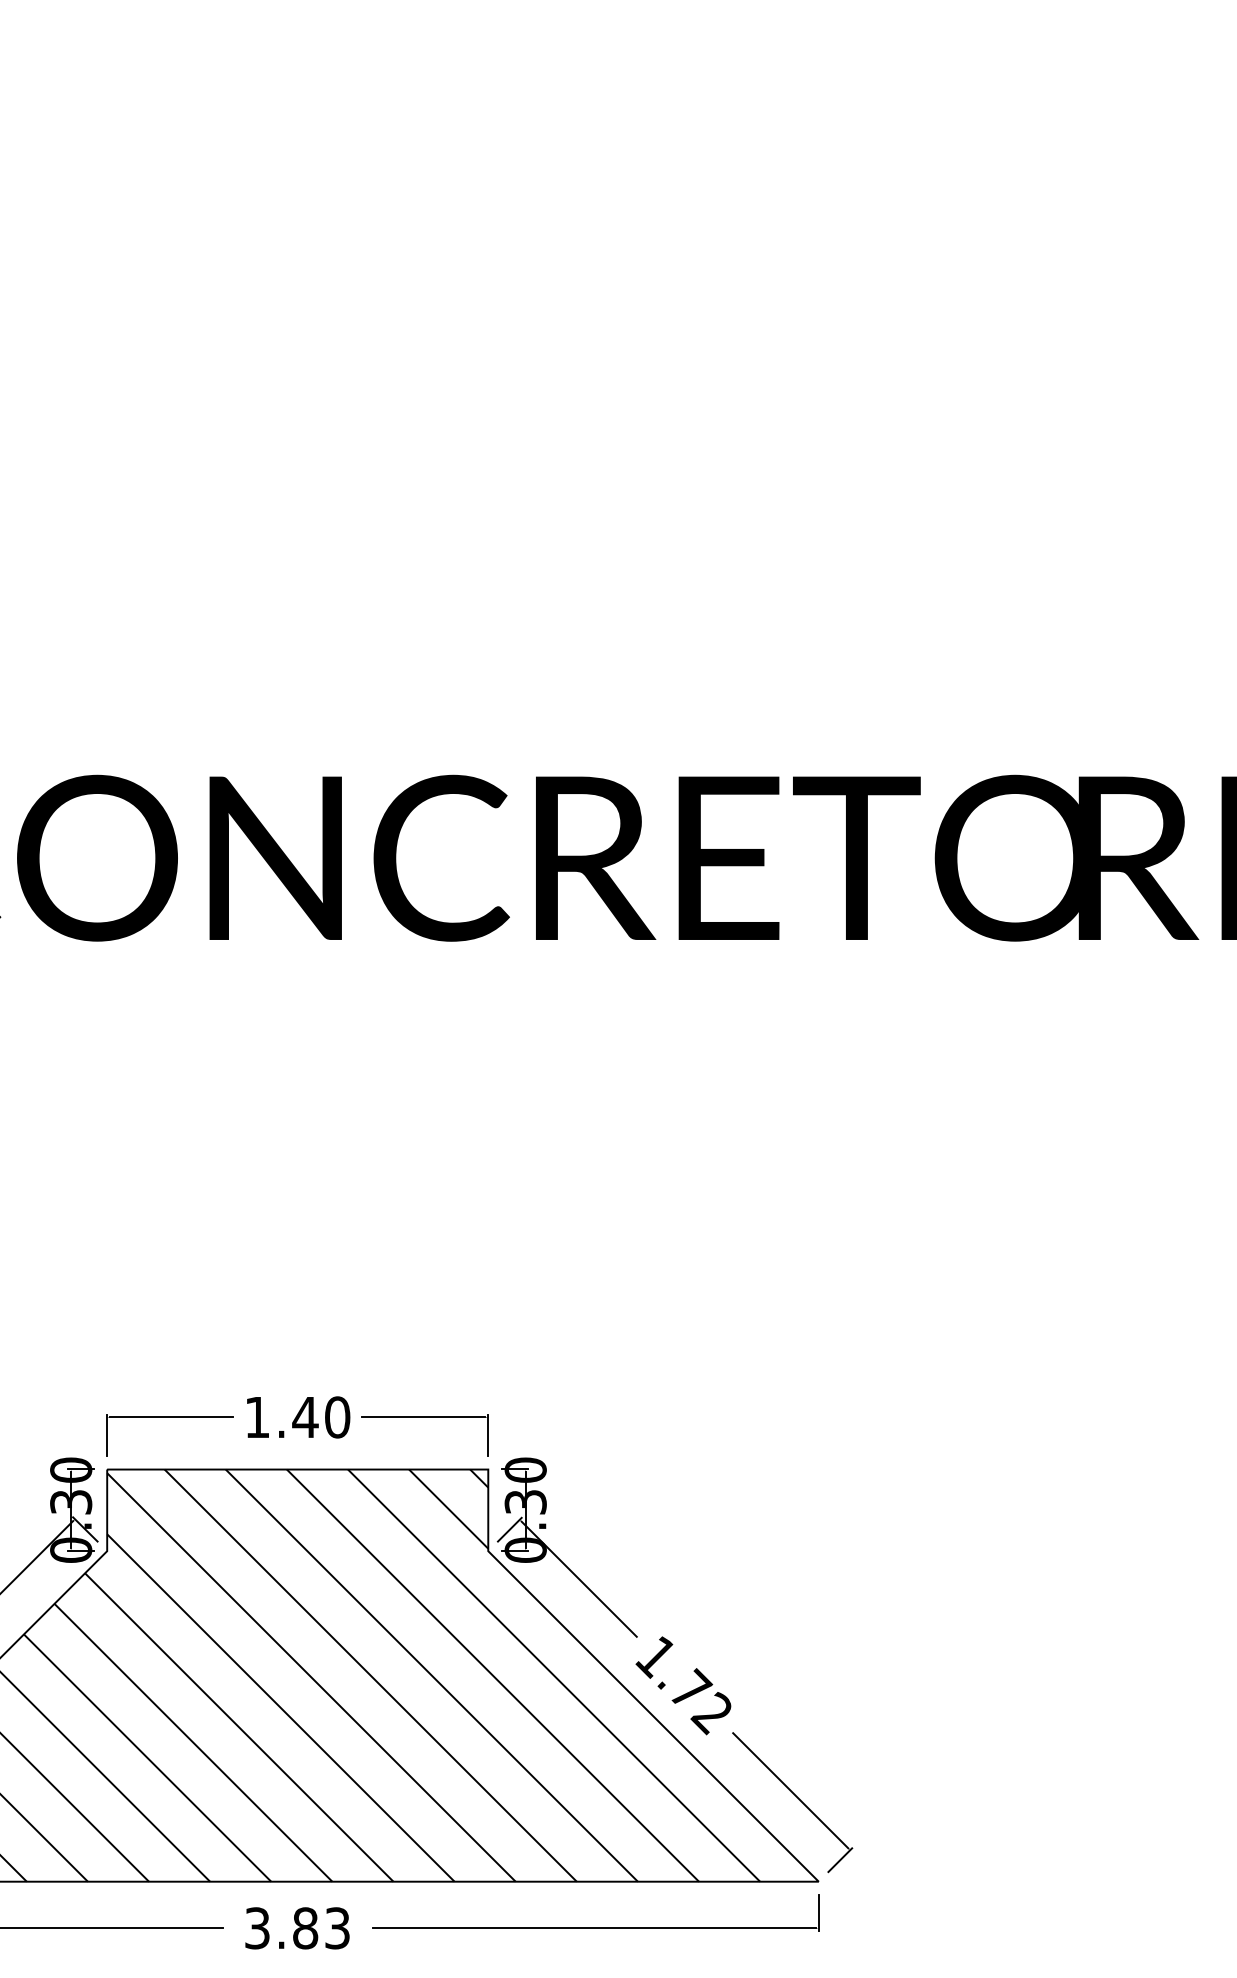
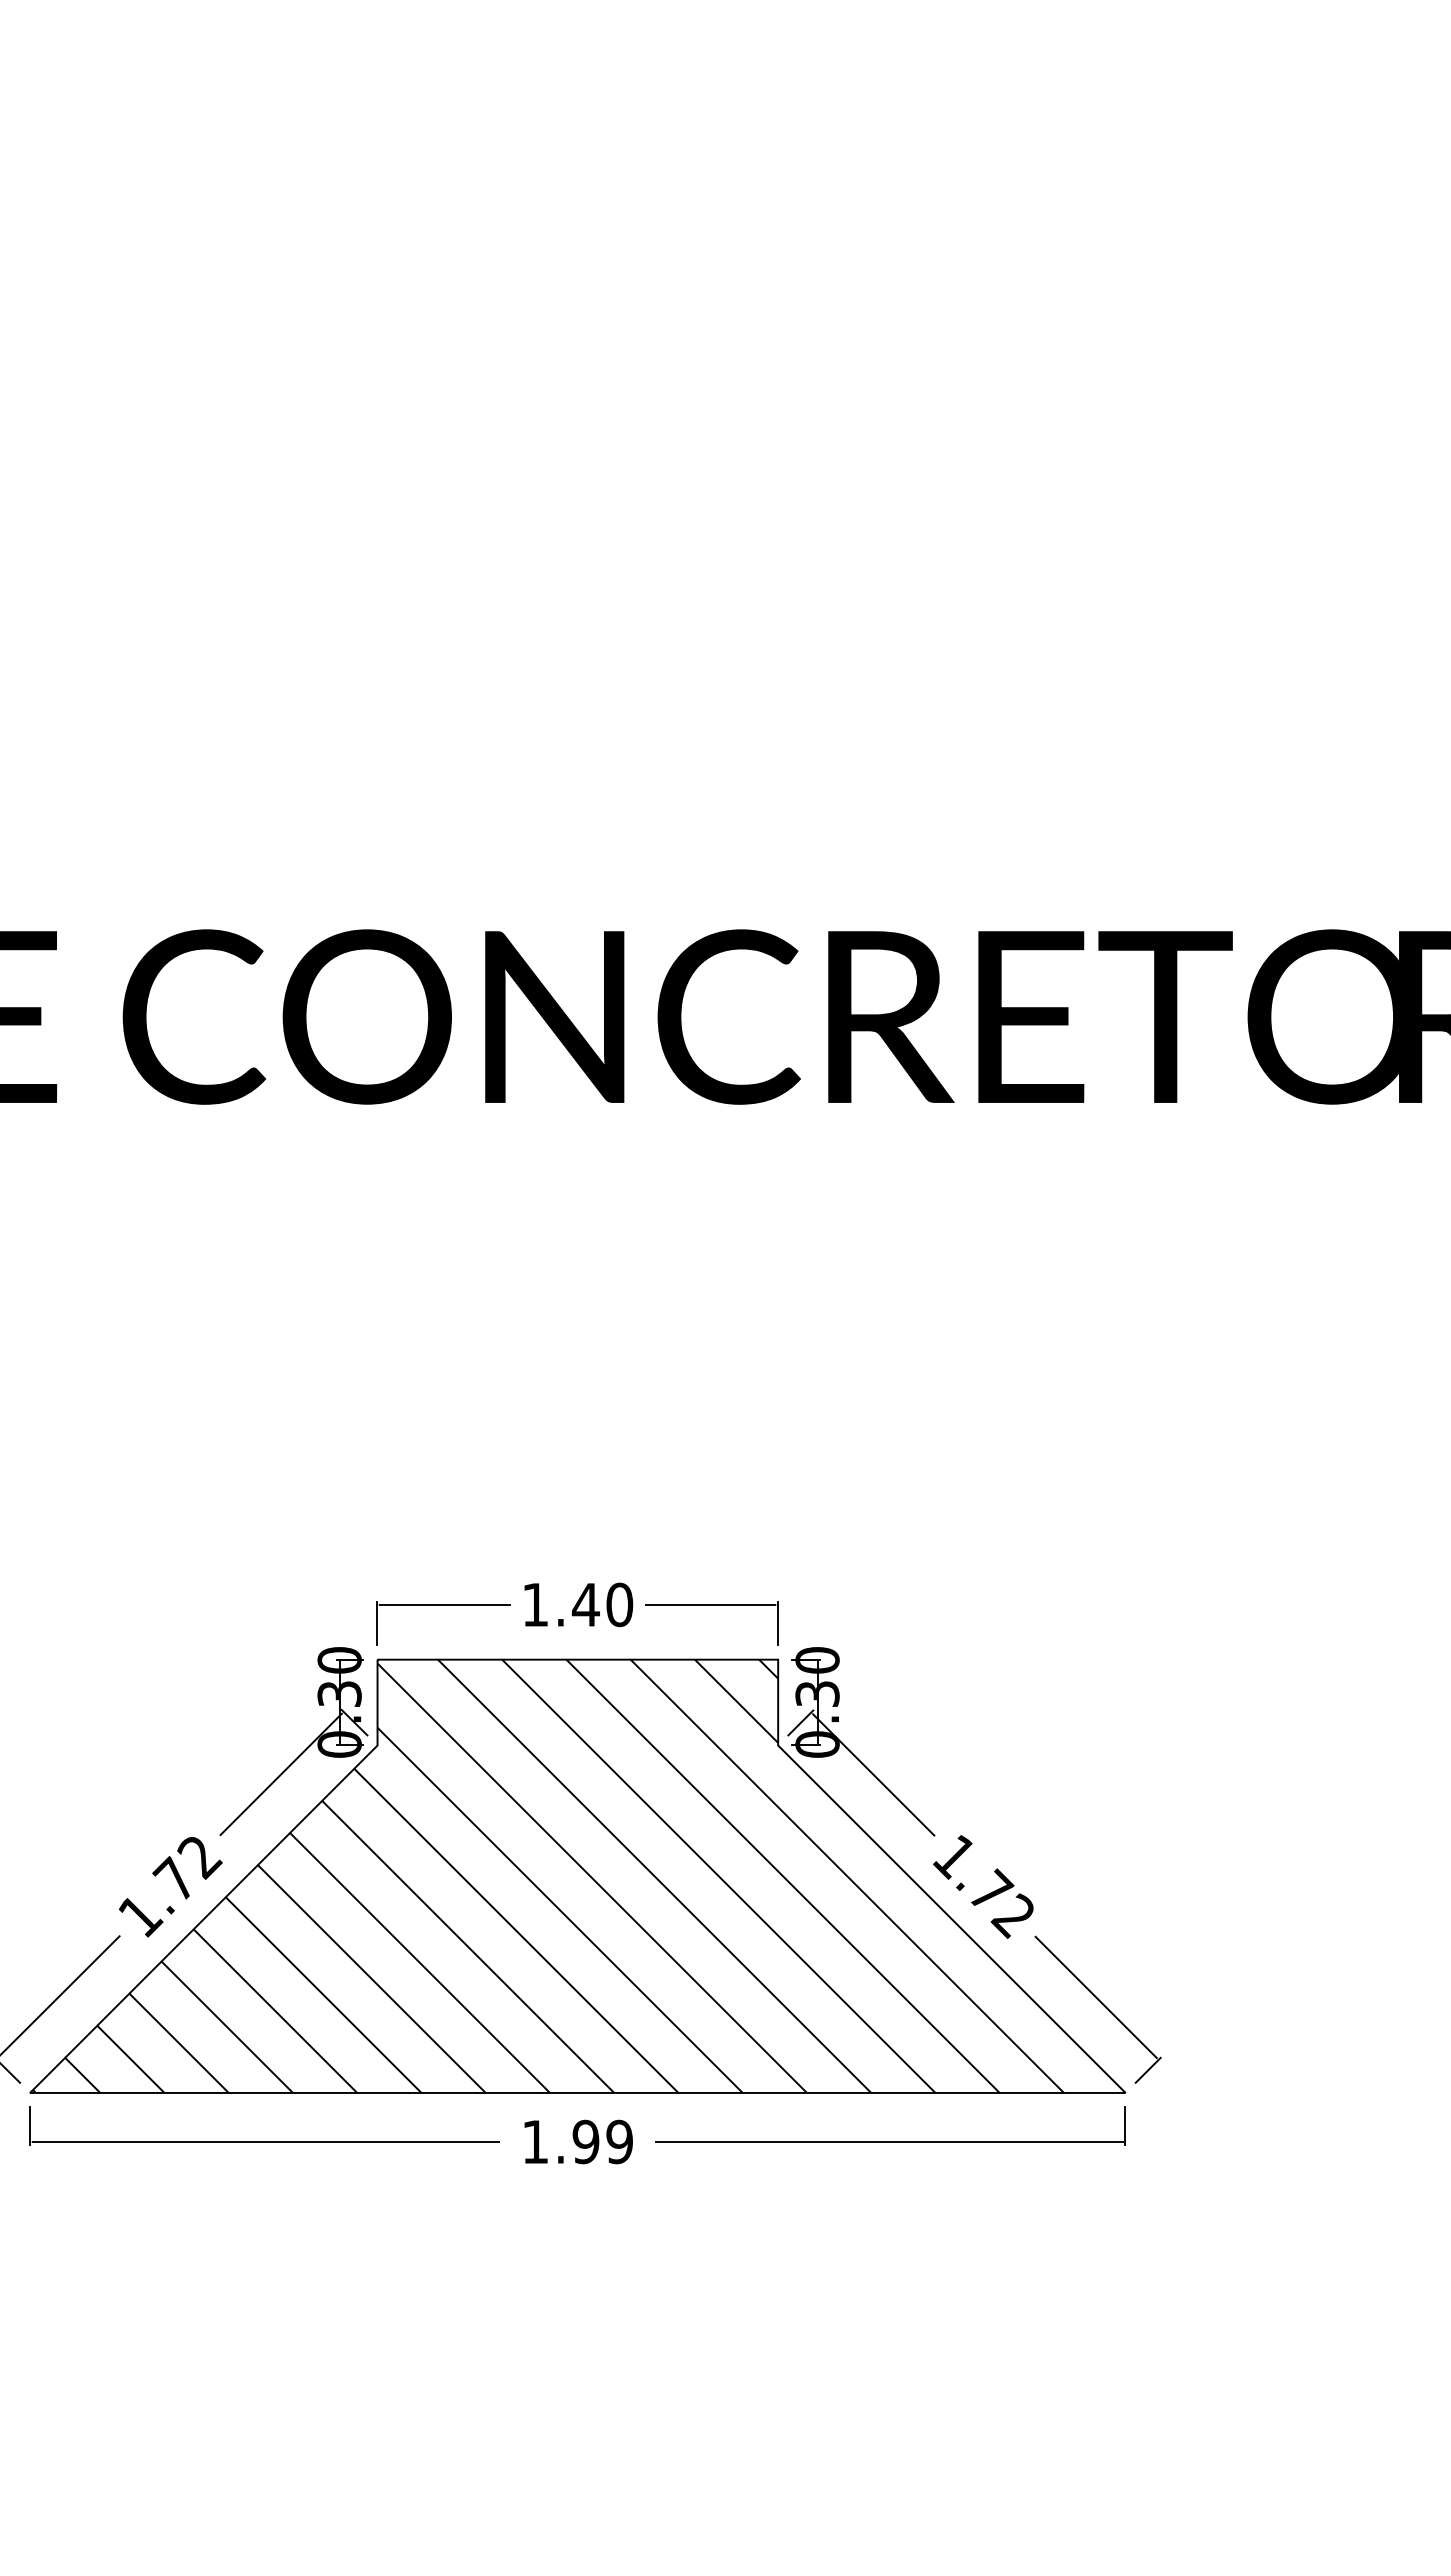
text: (297, 1927) -> (577, 2141), 3.83 -> 1.99

